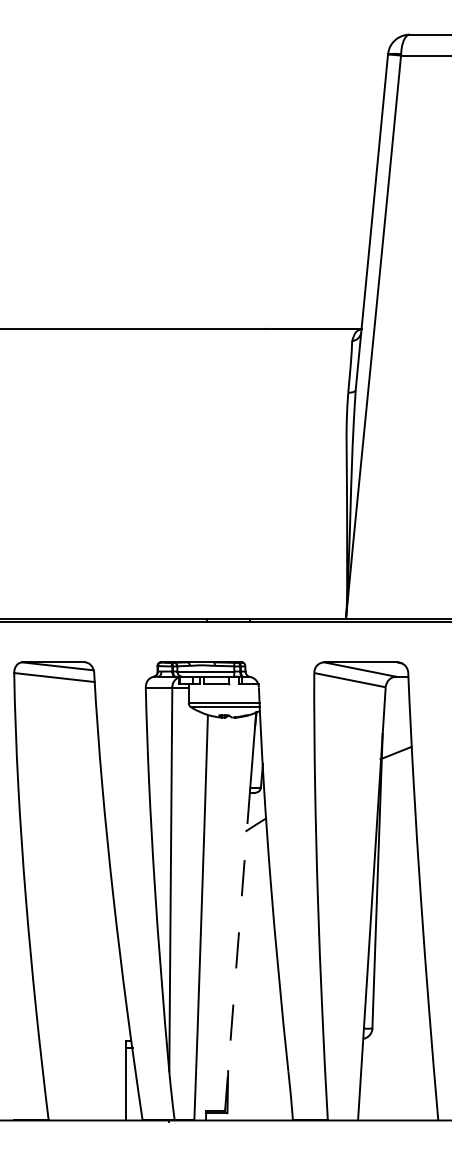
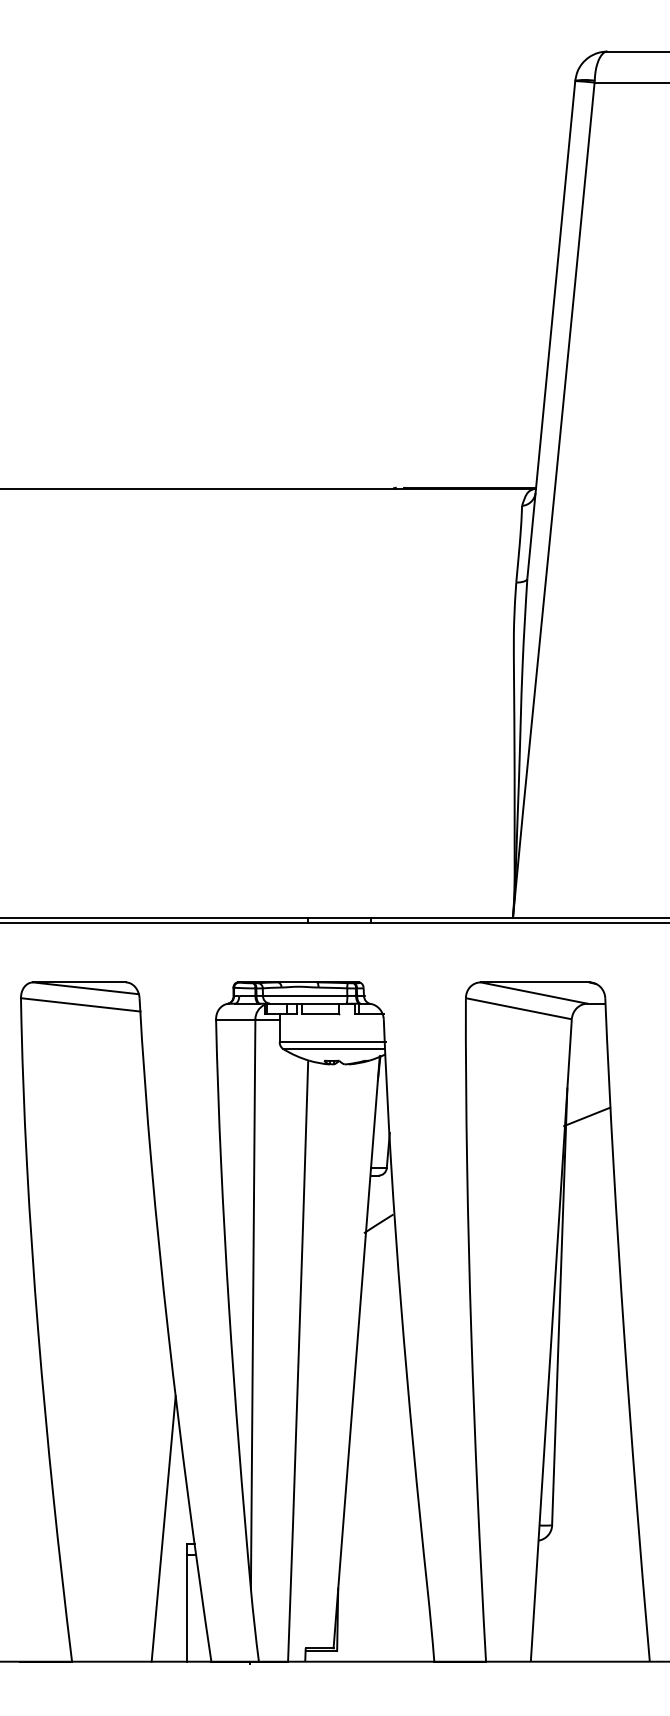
line: (237, 950) -> (352, 1409), dashed -> solid
line: (110, 1030) -> (163, 1528), added

